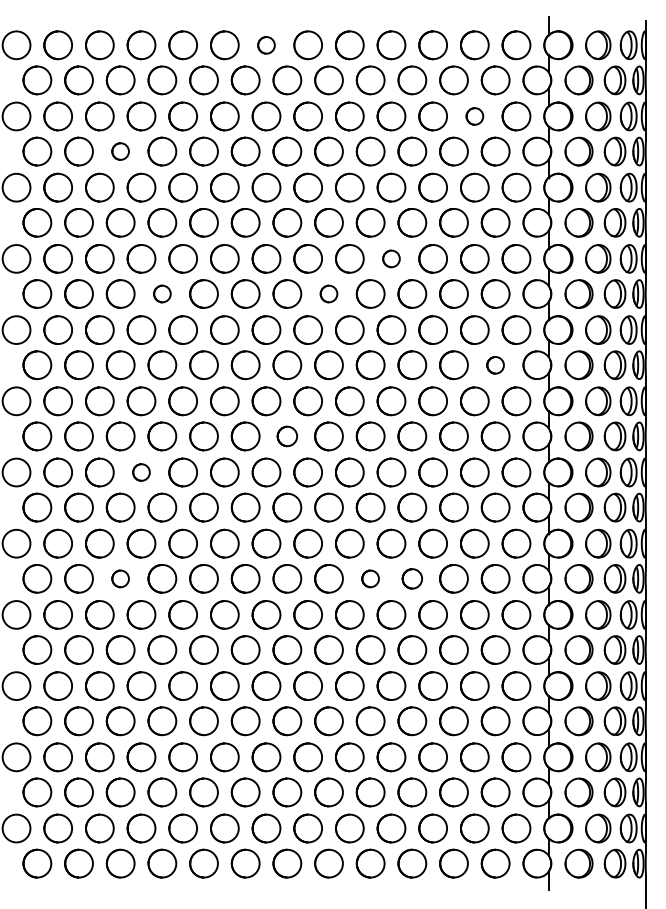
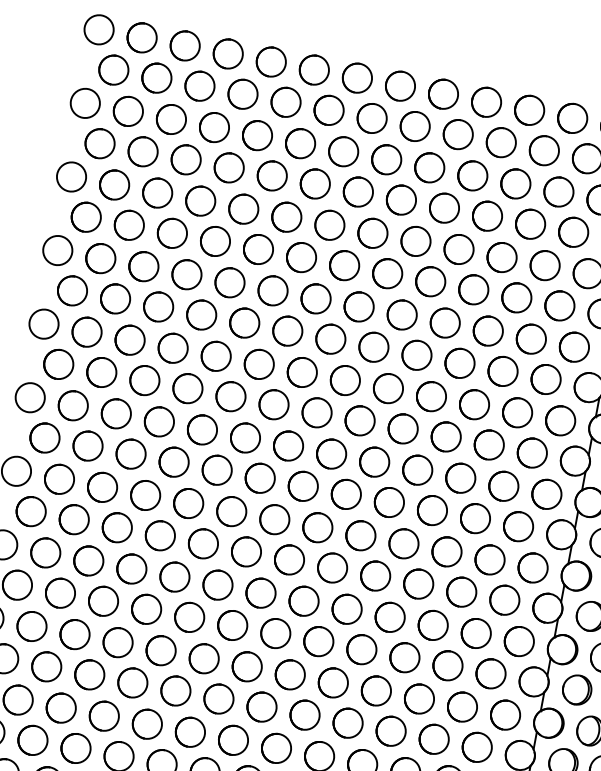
part: (266, 45) -> (357, 78), size x1.67
part: (474, 116) -> (558, 191), size x1.67
part: (120, 151) -> (185, 159), size x1.67
part: (391, 258) -> (445, 322), size x1.67
part: (162, 293) -> (201, 314), size x1.67
circle: (328, 293) -> (373, 346), size x1.67
part: (495, 365) -> (532, 453), size x1.67
part: (287, 436) -> (303, 486), size x1.43
part: (141, 472) -> (145, 495), size x1.67
part: (120, 578) -> (103, 600), size x1.67
part: (370, 578) -> (361, 649), size x1.67
part: (412, 578) -> (405, 657), size x1.43

